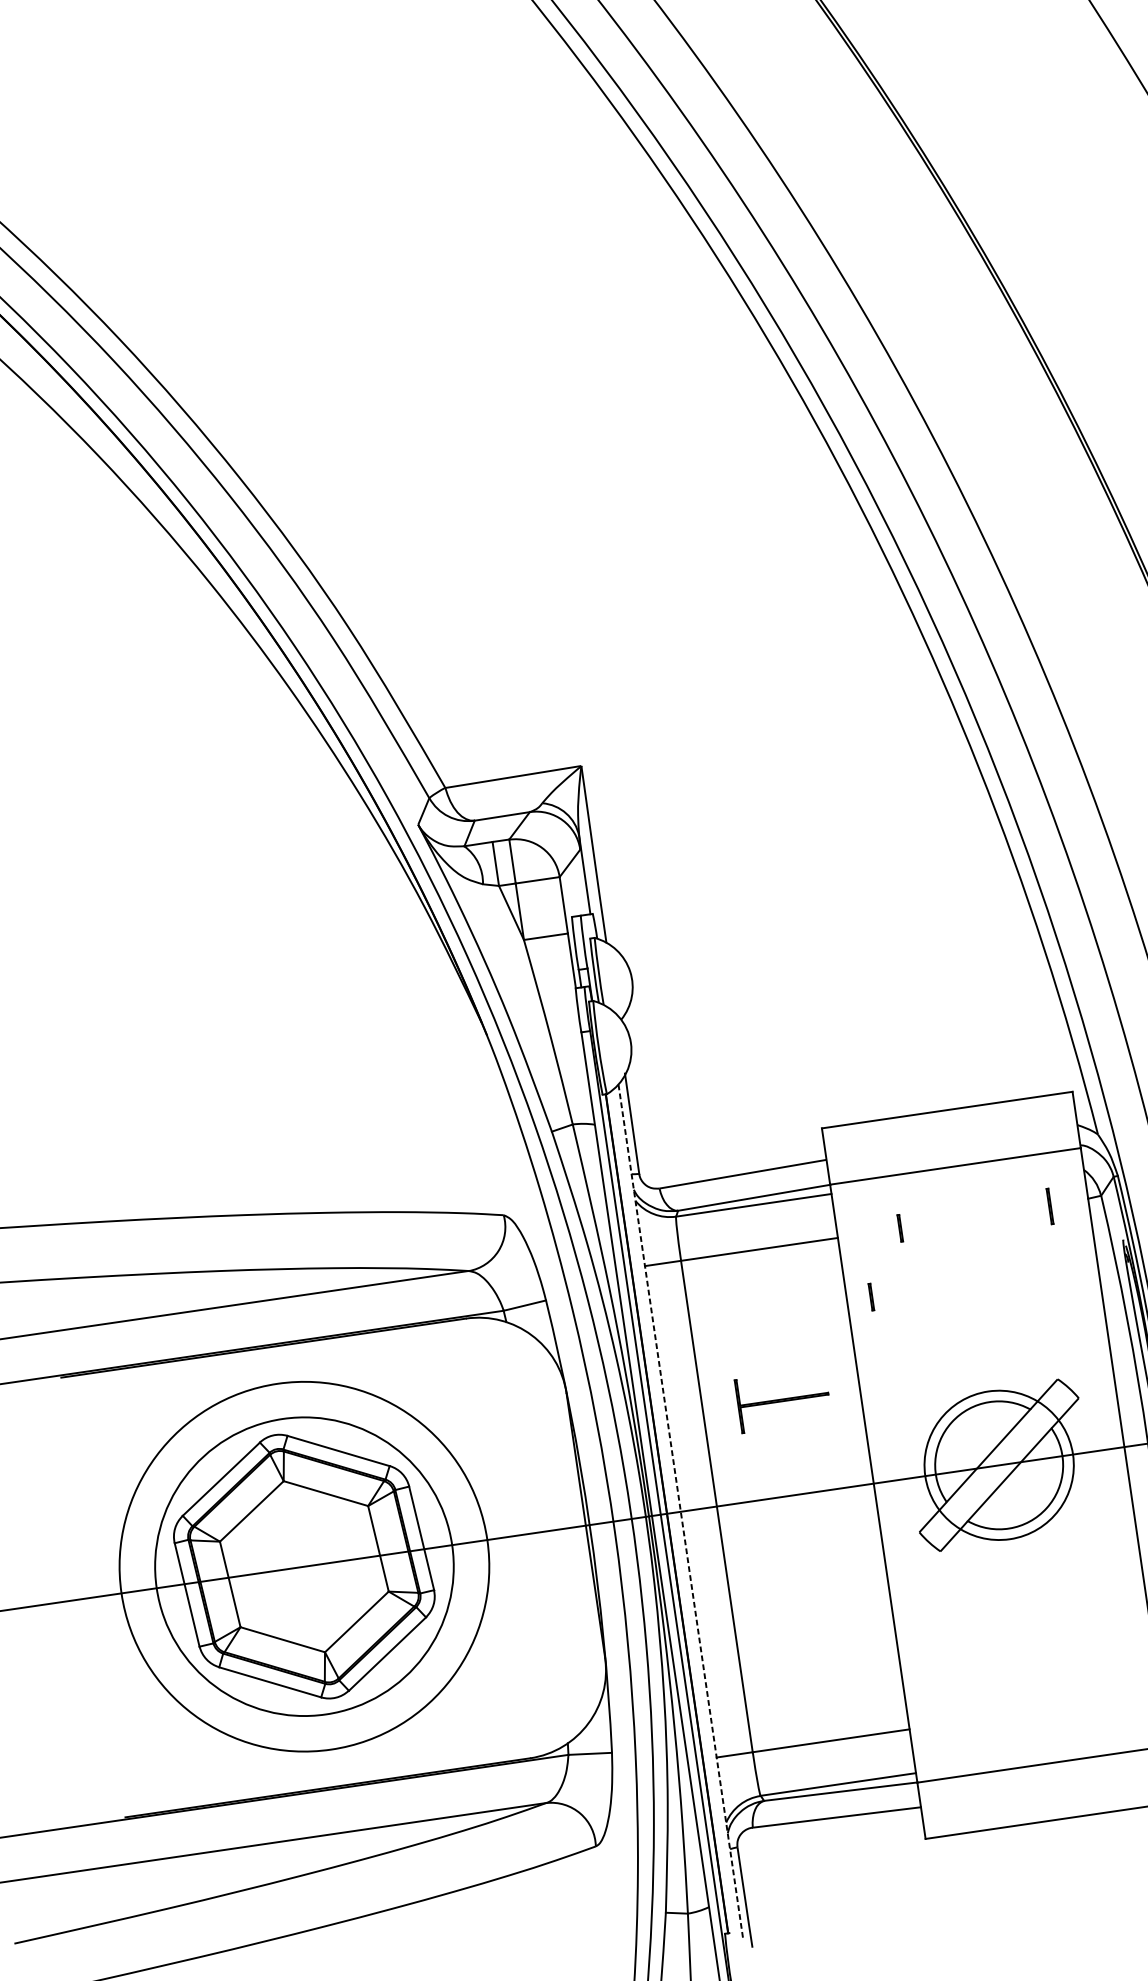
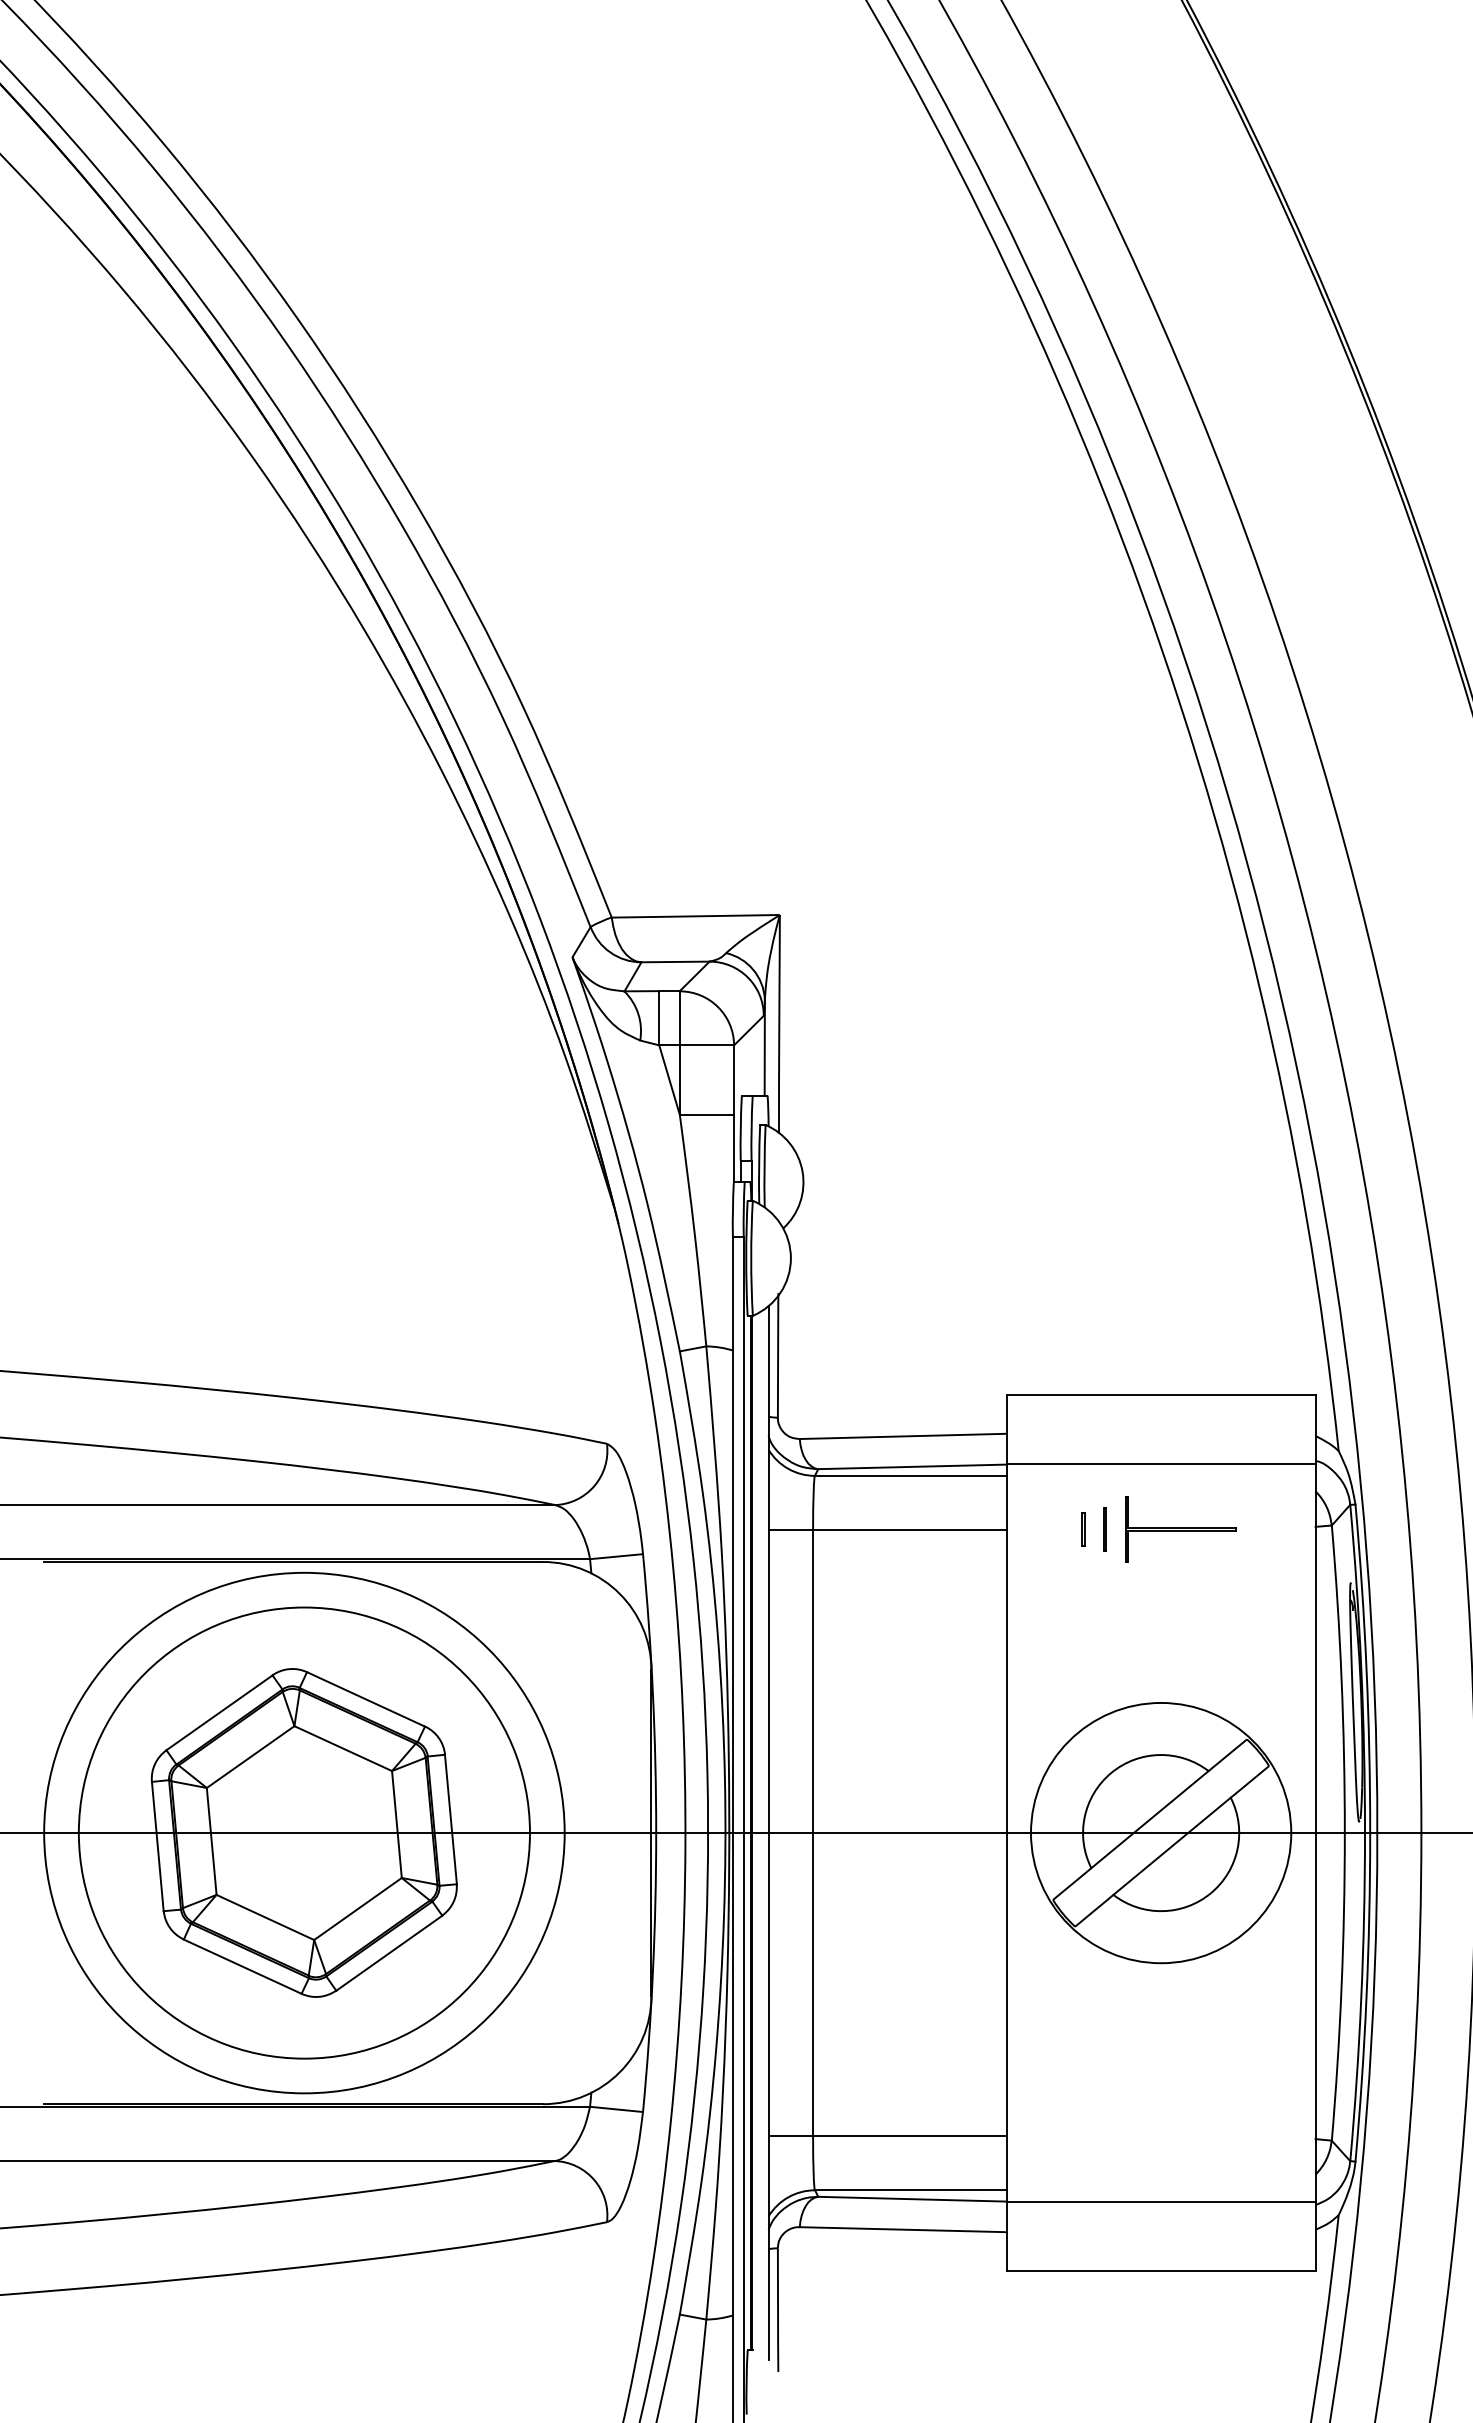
line: (1049, 1206) -> (1104, 1529), moved
line: (870, 1297) -> (1035, 1607), removed
part: (782, 1400) -> (1180, 1529), moved
circle: (999, 1464) -> (1161, 1832), size x1.43
line: (680, 1512) -> (768, 1833), dashed -> solid
circle: (304, 1566) -> (304, 1832), size x1.43

